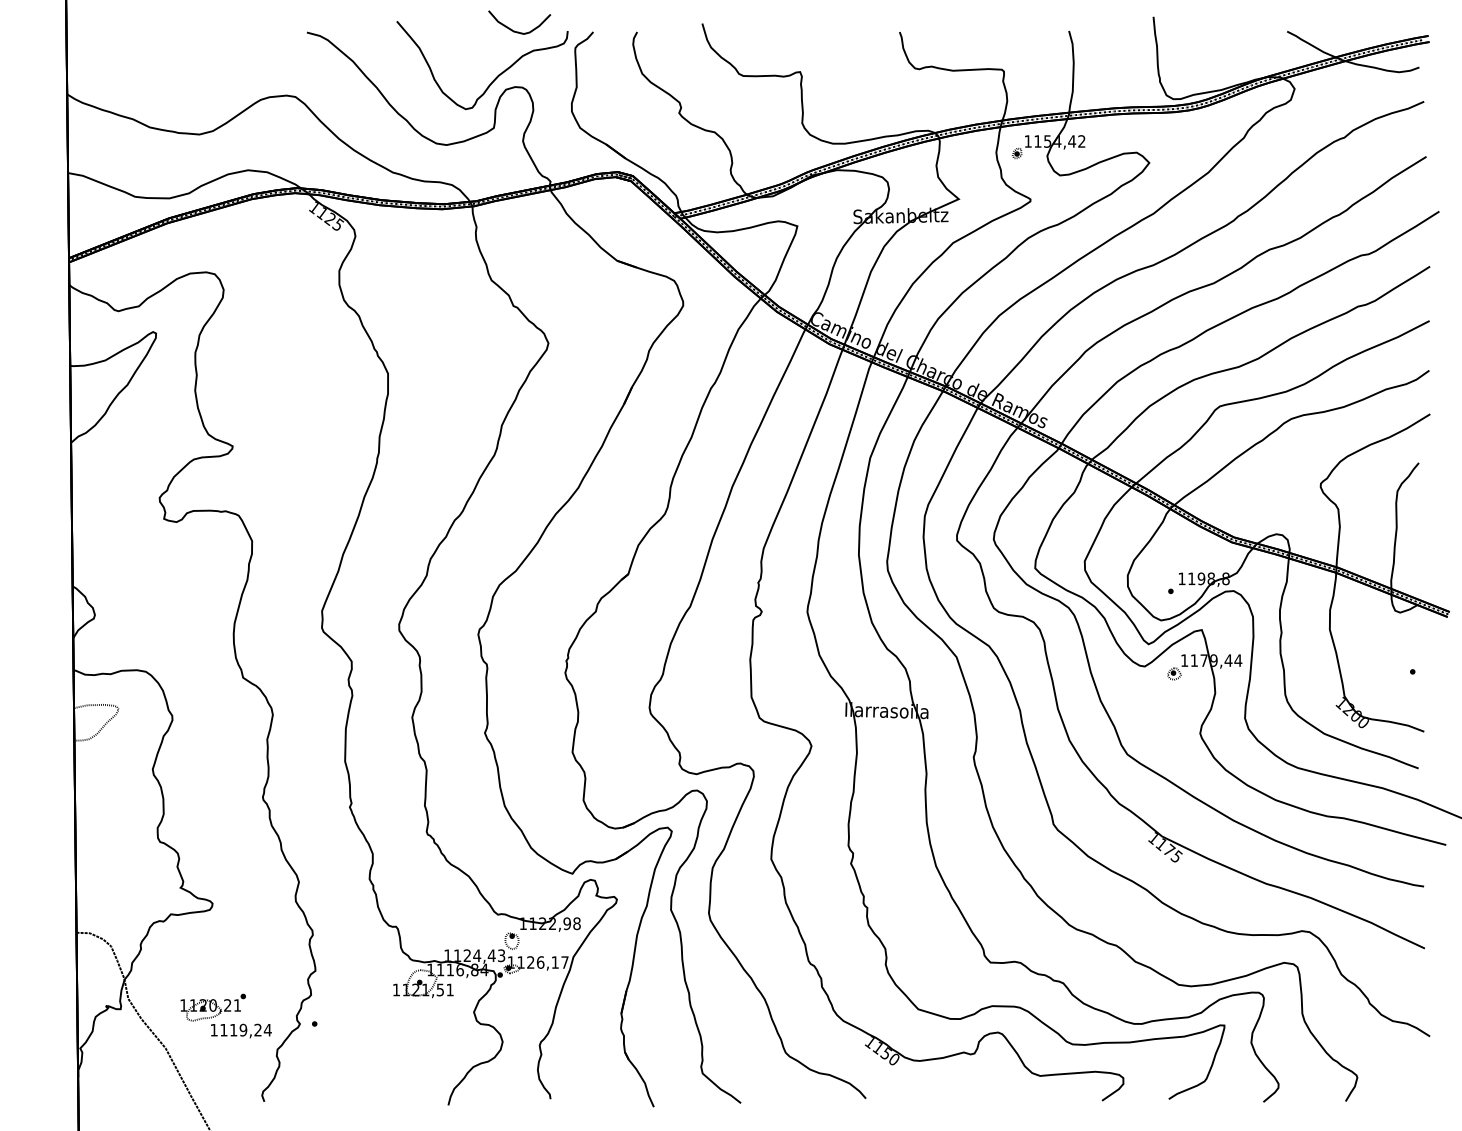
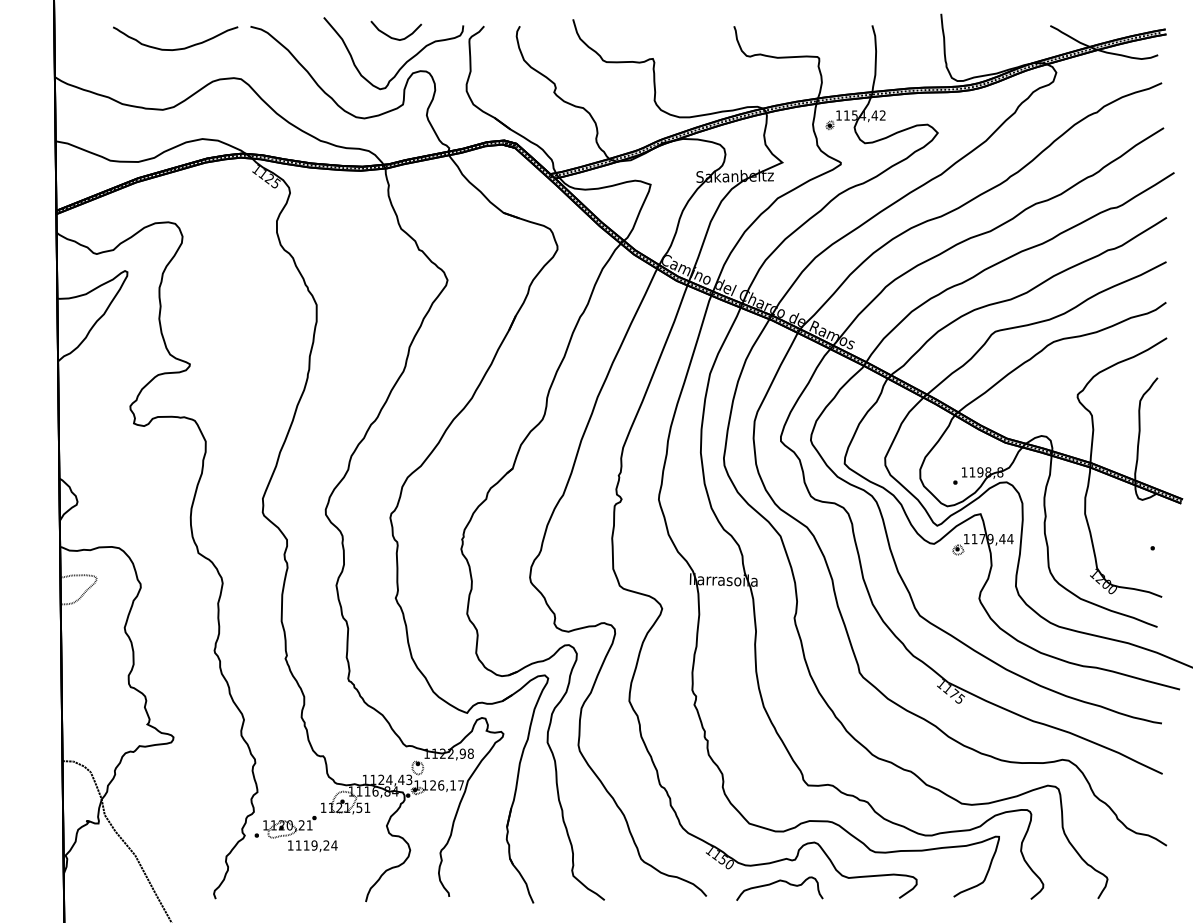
curve: (518, 31) -> (395, 38), moved
curve: (216, 59) -> (176, 48), added
part: (225, 1015) -> (299, 833), moved
curve: (952, 1081) -> (777, 882), added

